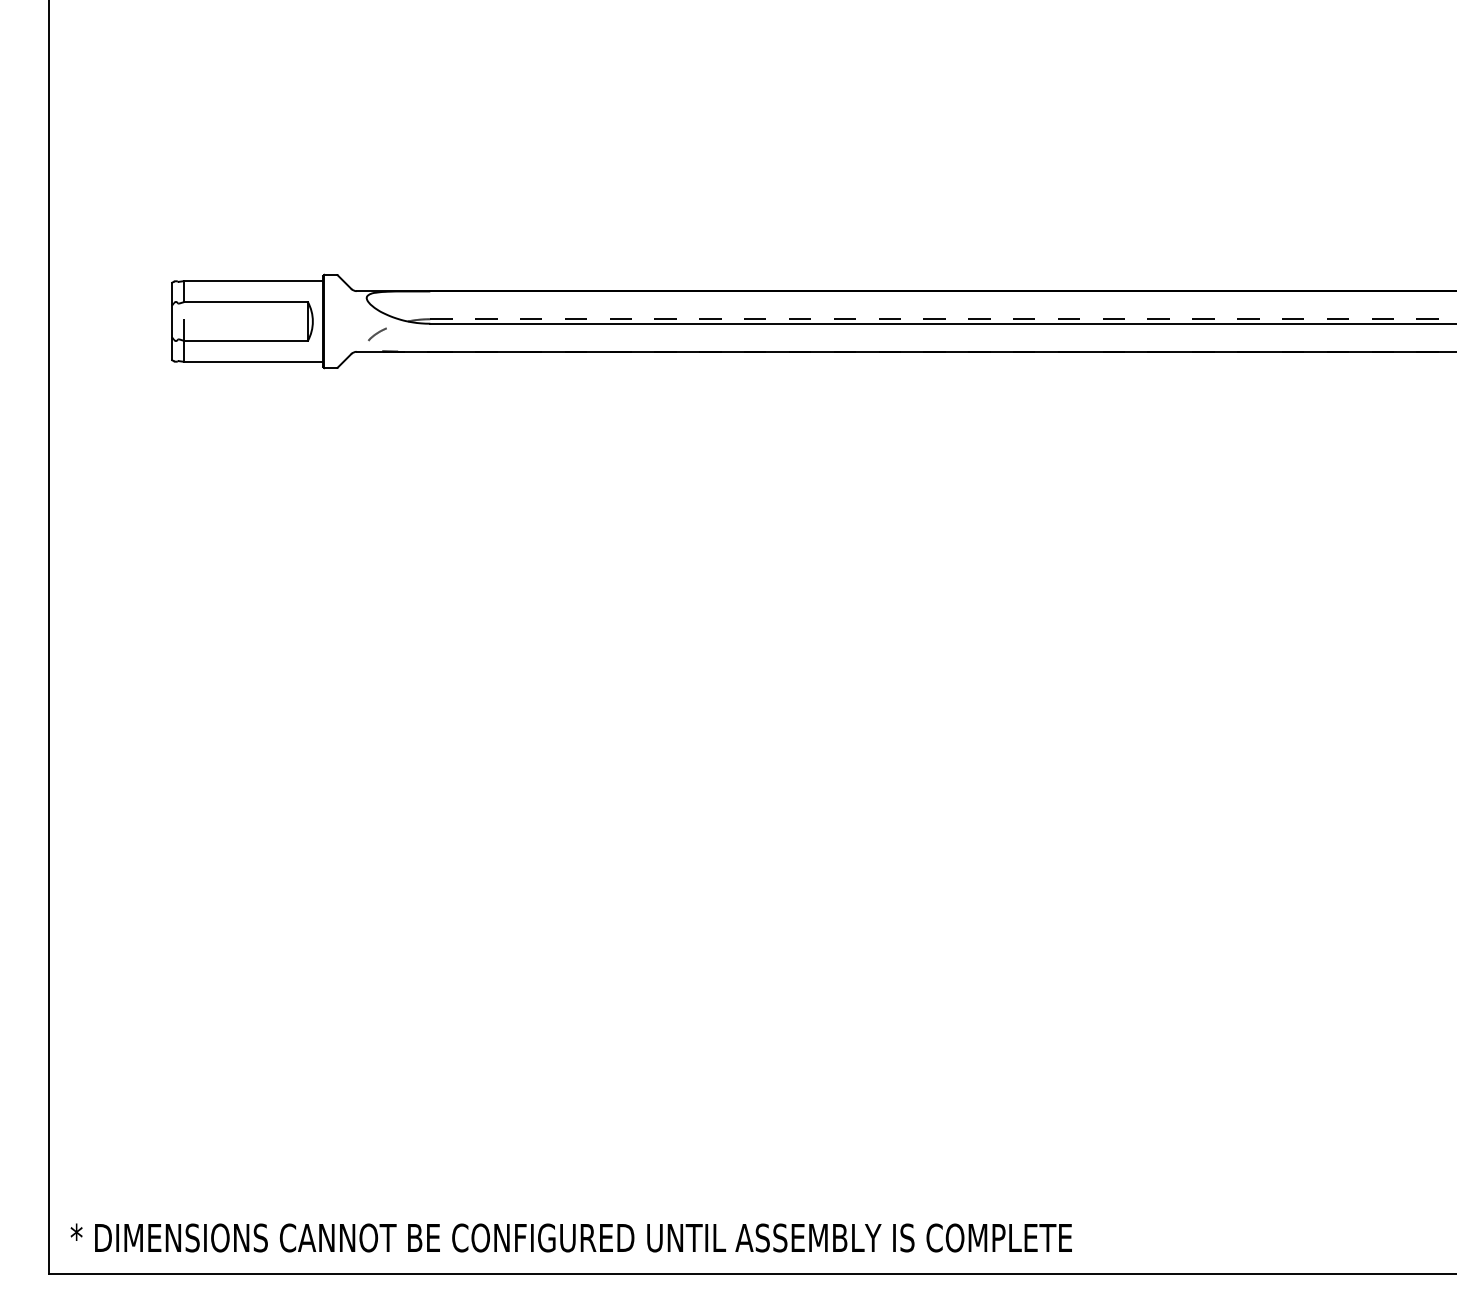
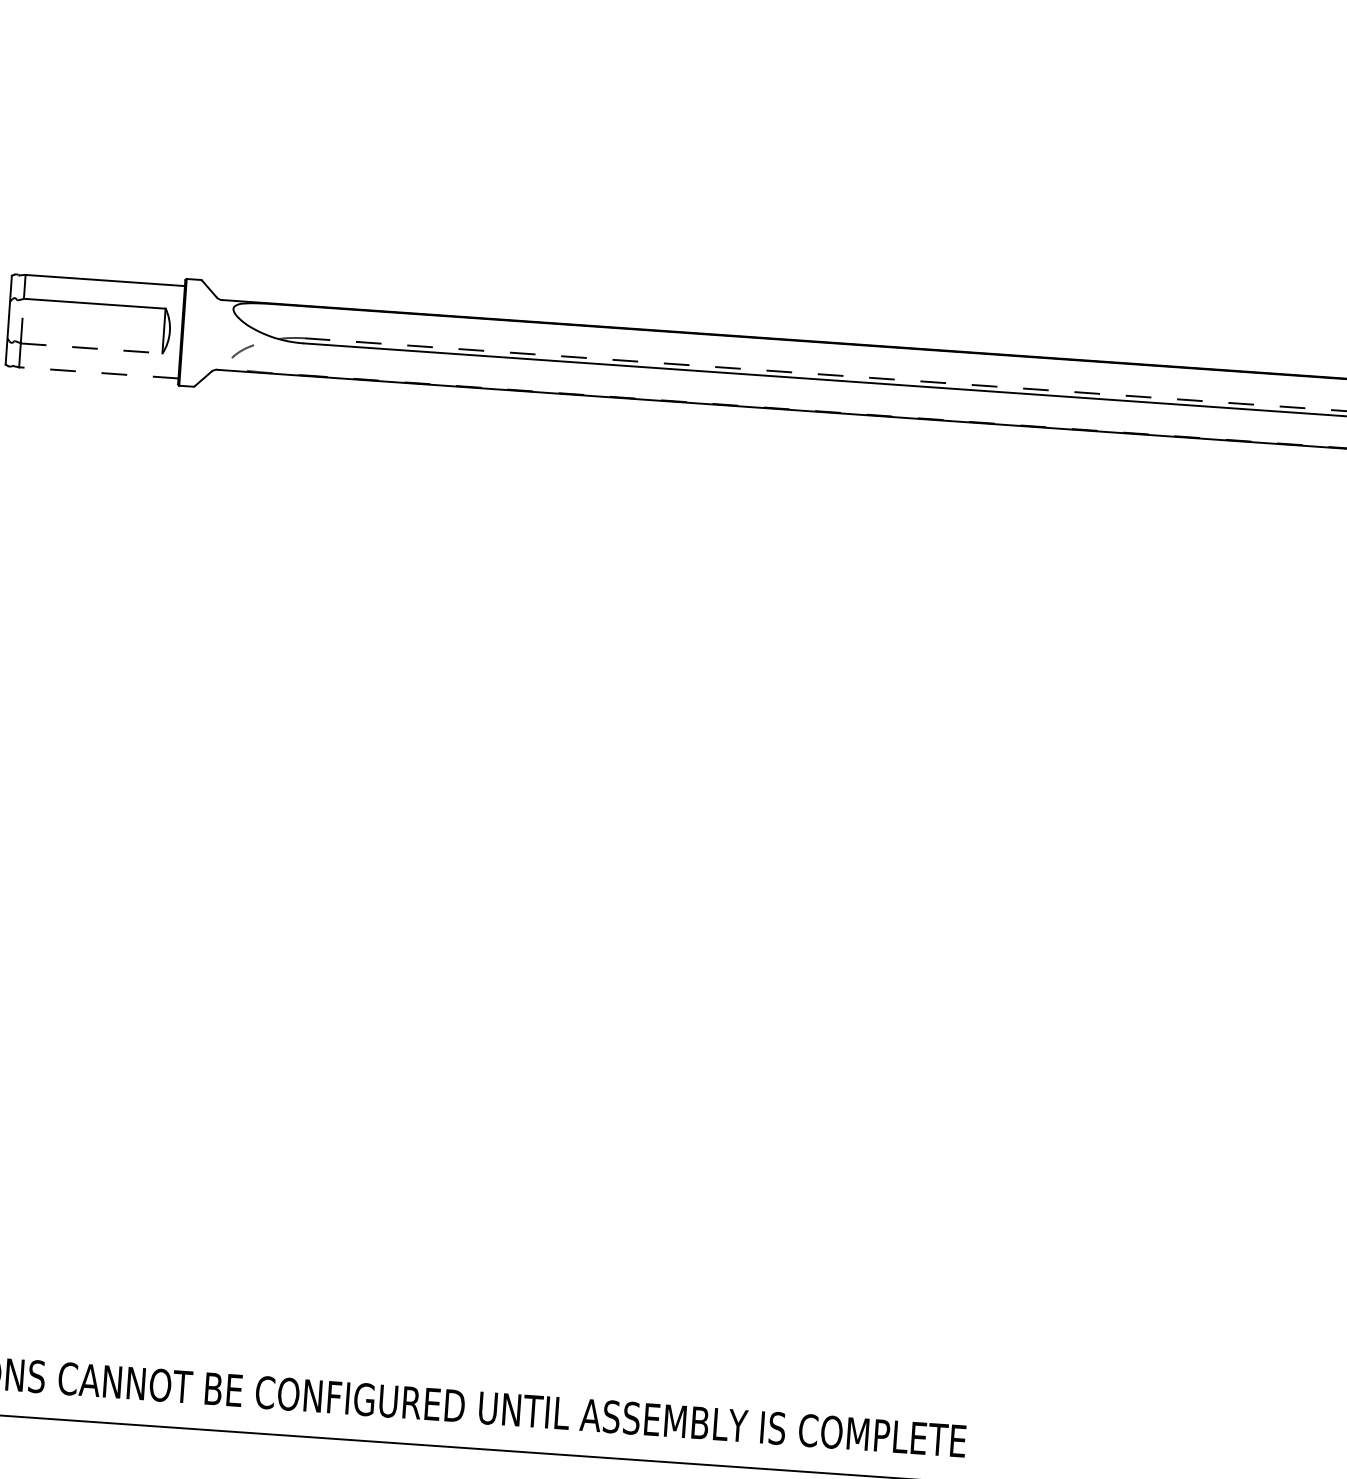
line: (245, 340) -> (91, 347), solid -> dashed
line: (253, 361) -> (98, 372), solid -> dashed

